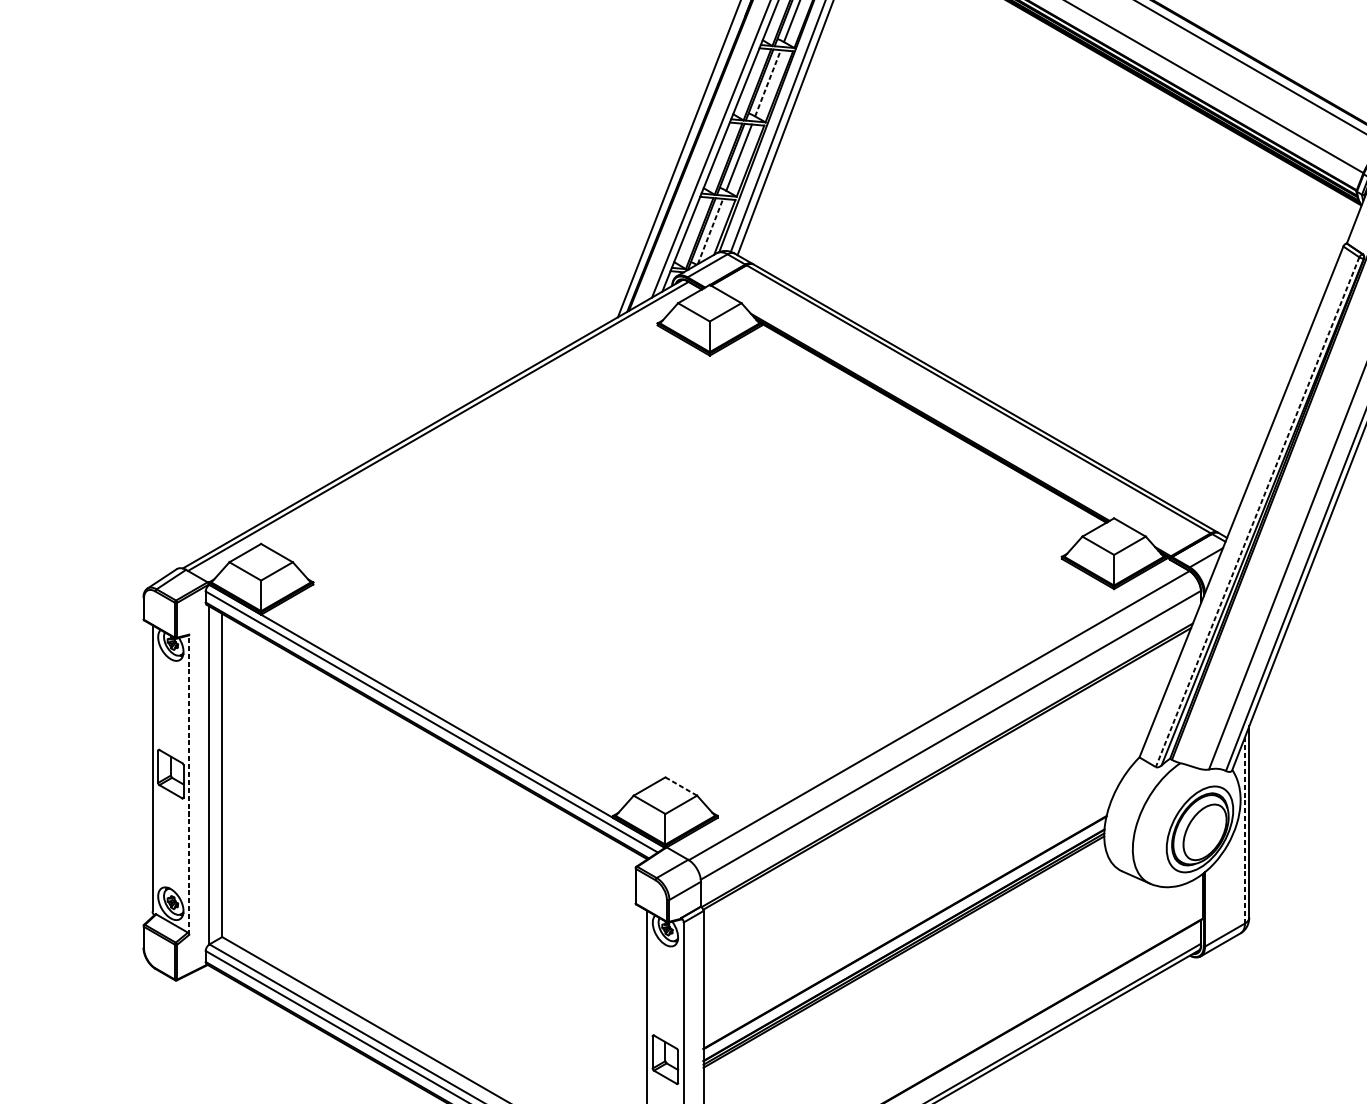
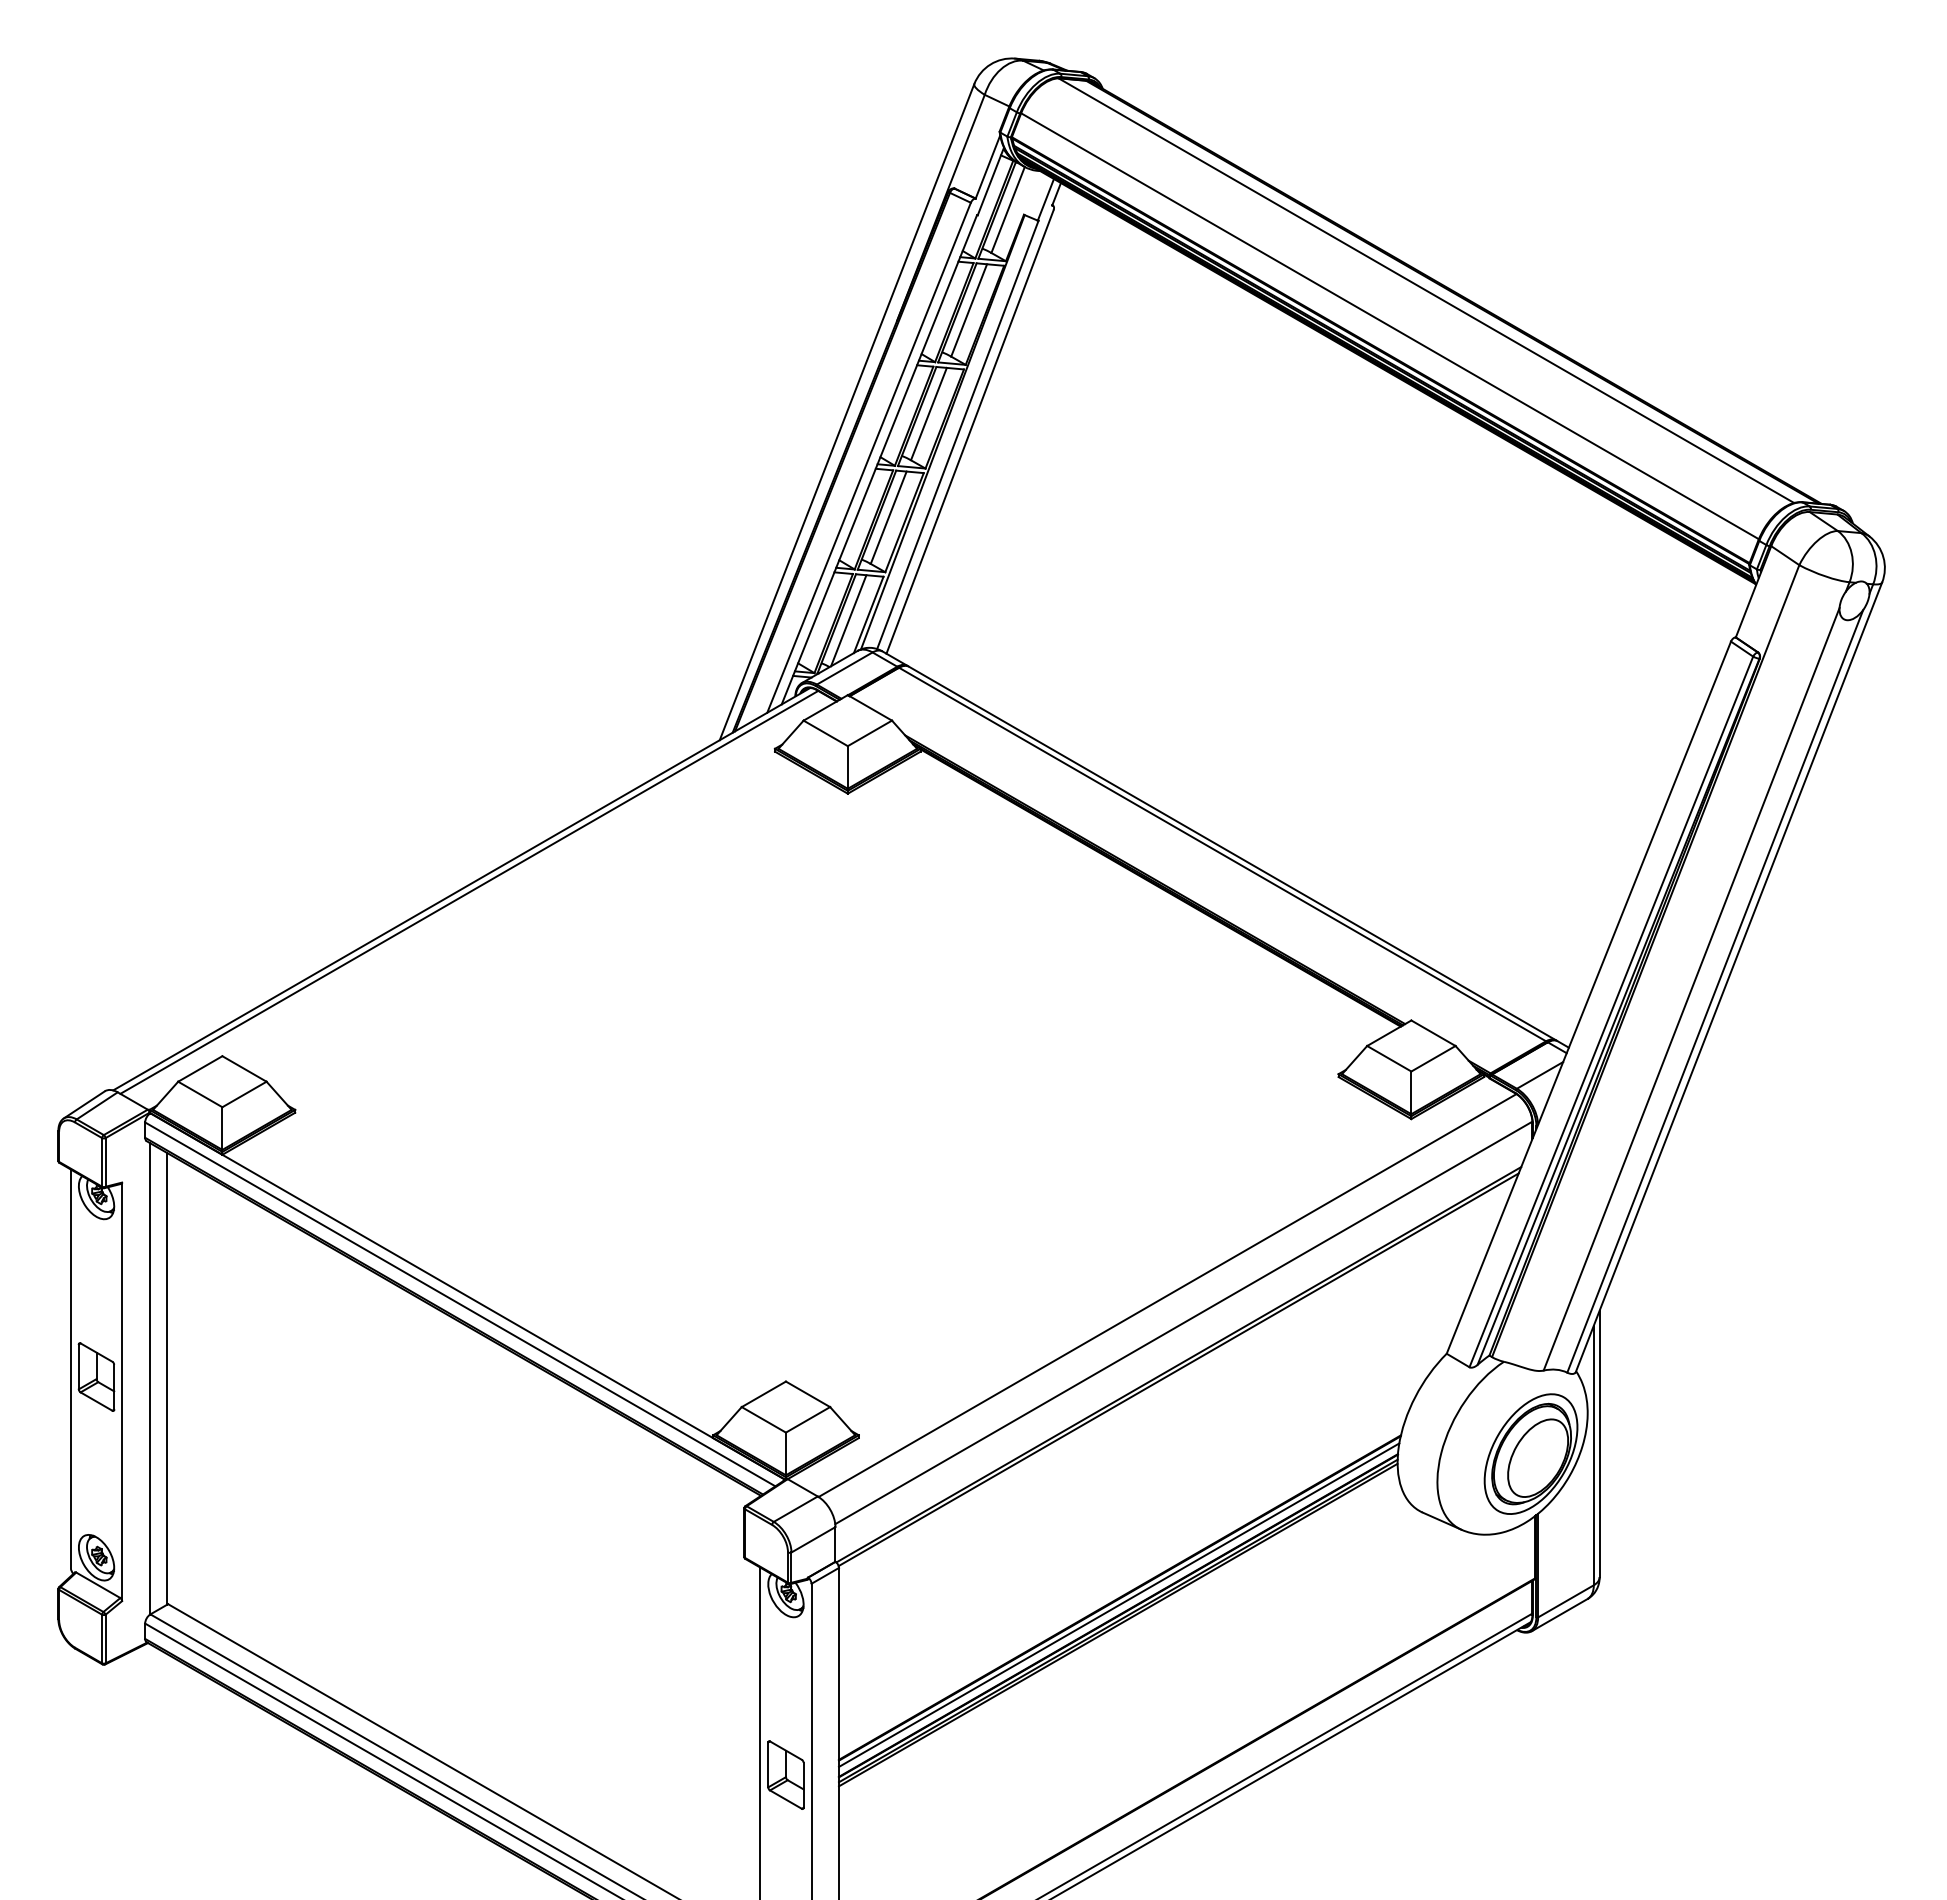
line: (767, 83) -> (928, 414), dashed -> solid
line: (710, 231) -> (848, 620), dashed -> solid
line: (1257, 511) -> (1611, 1011), dashed -> solid
line: (189, 784) -> (122, 1391), dashed -> solid
line: (681, 786) -> (808, 1394), dashed -> solid
line: (1244, 830) -> (1593, 1455), dashed -> solid
line: (904, 937) -> (1118, 1604), added

